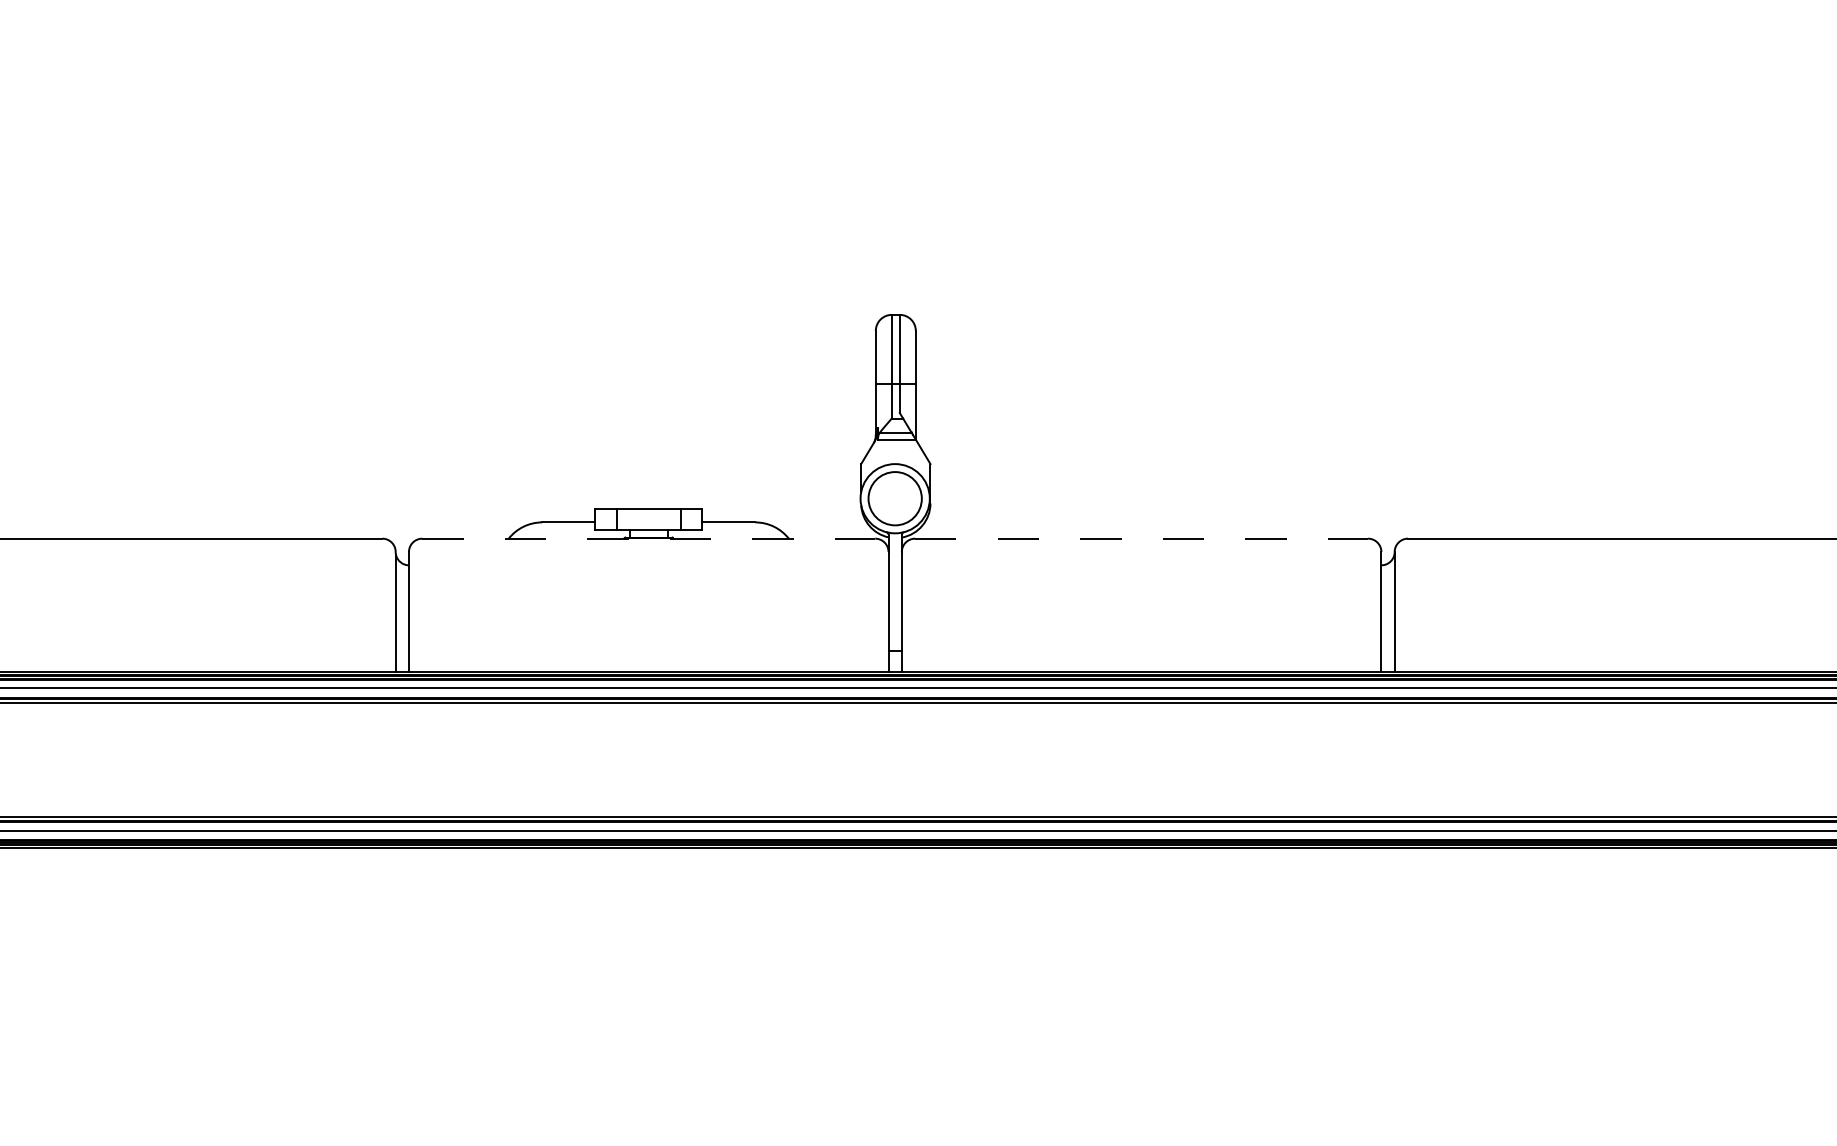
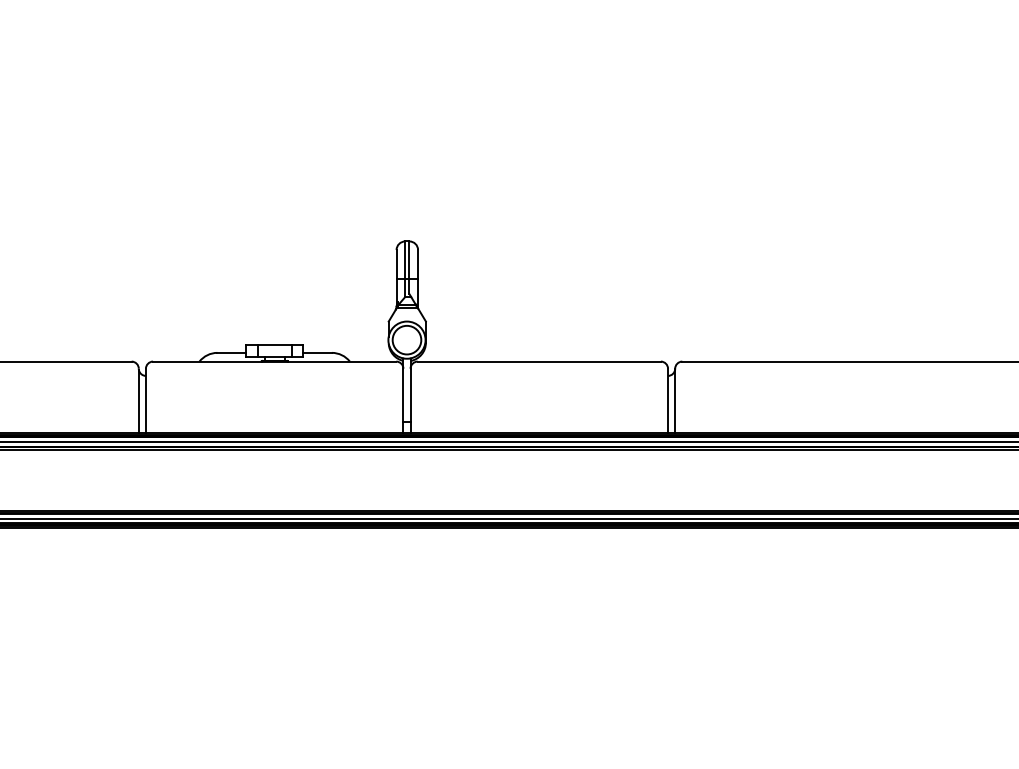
line: (648, 538) -> (274, 361), dashed -> solid
line: (1141, 538) -> (539, 361), dashed -> solid

